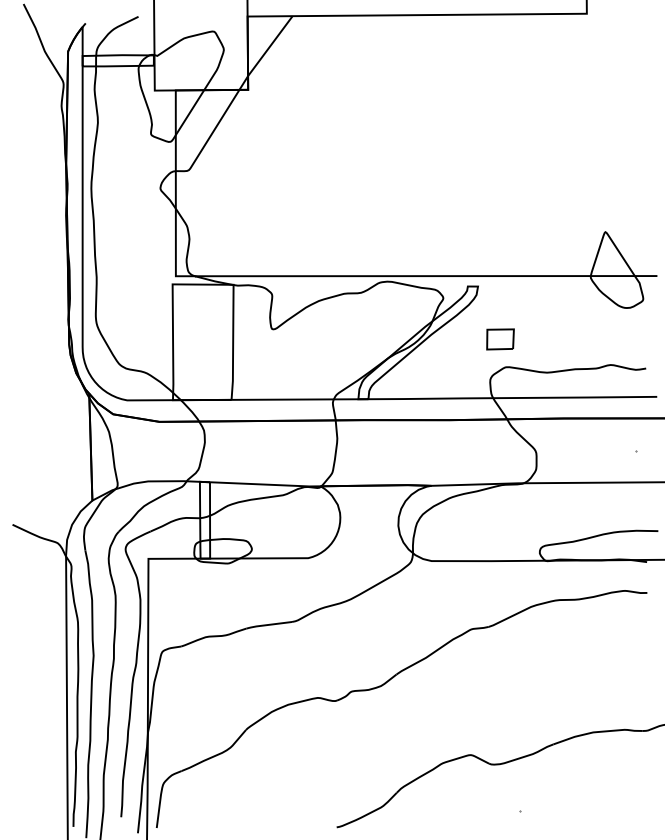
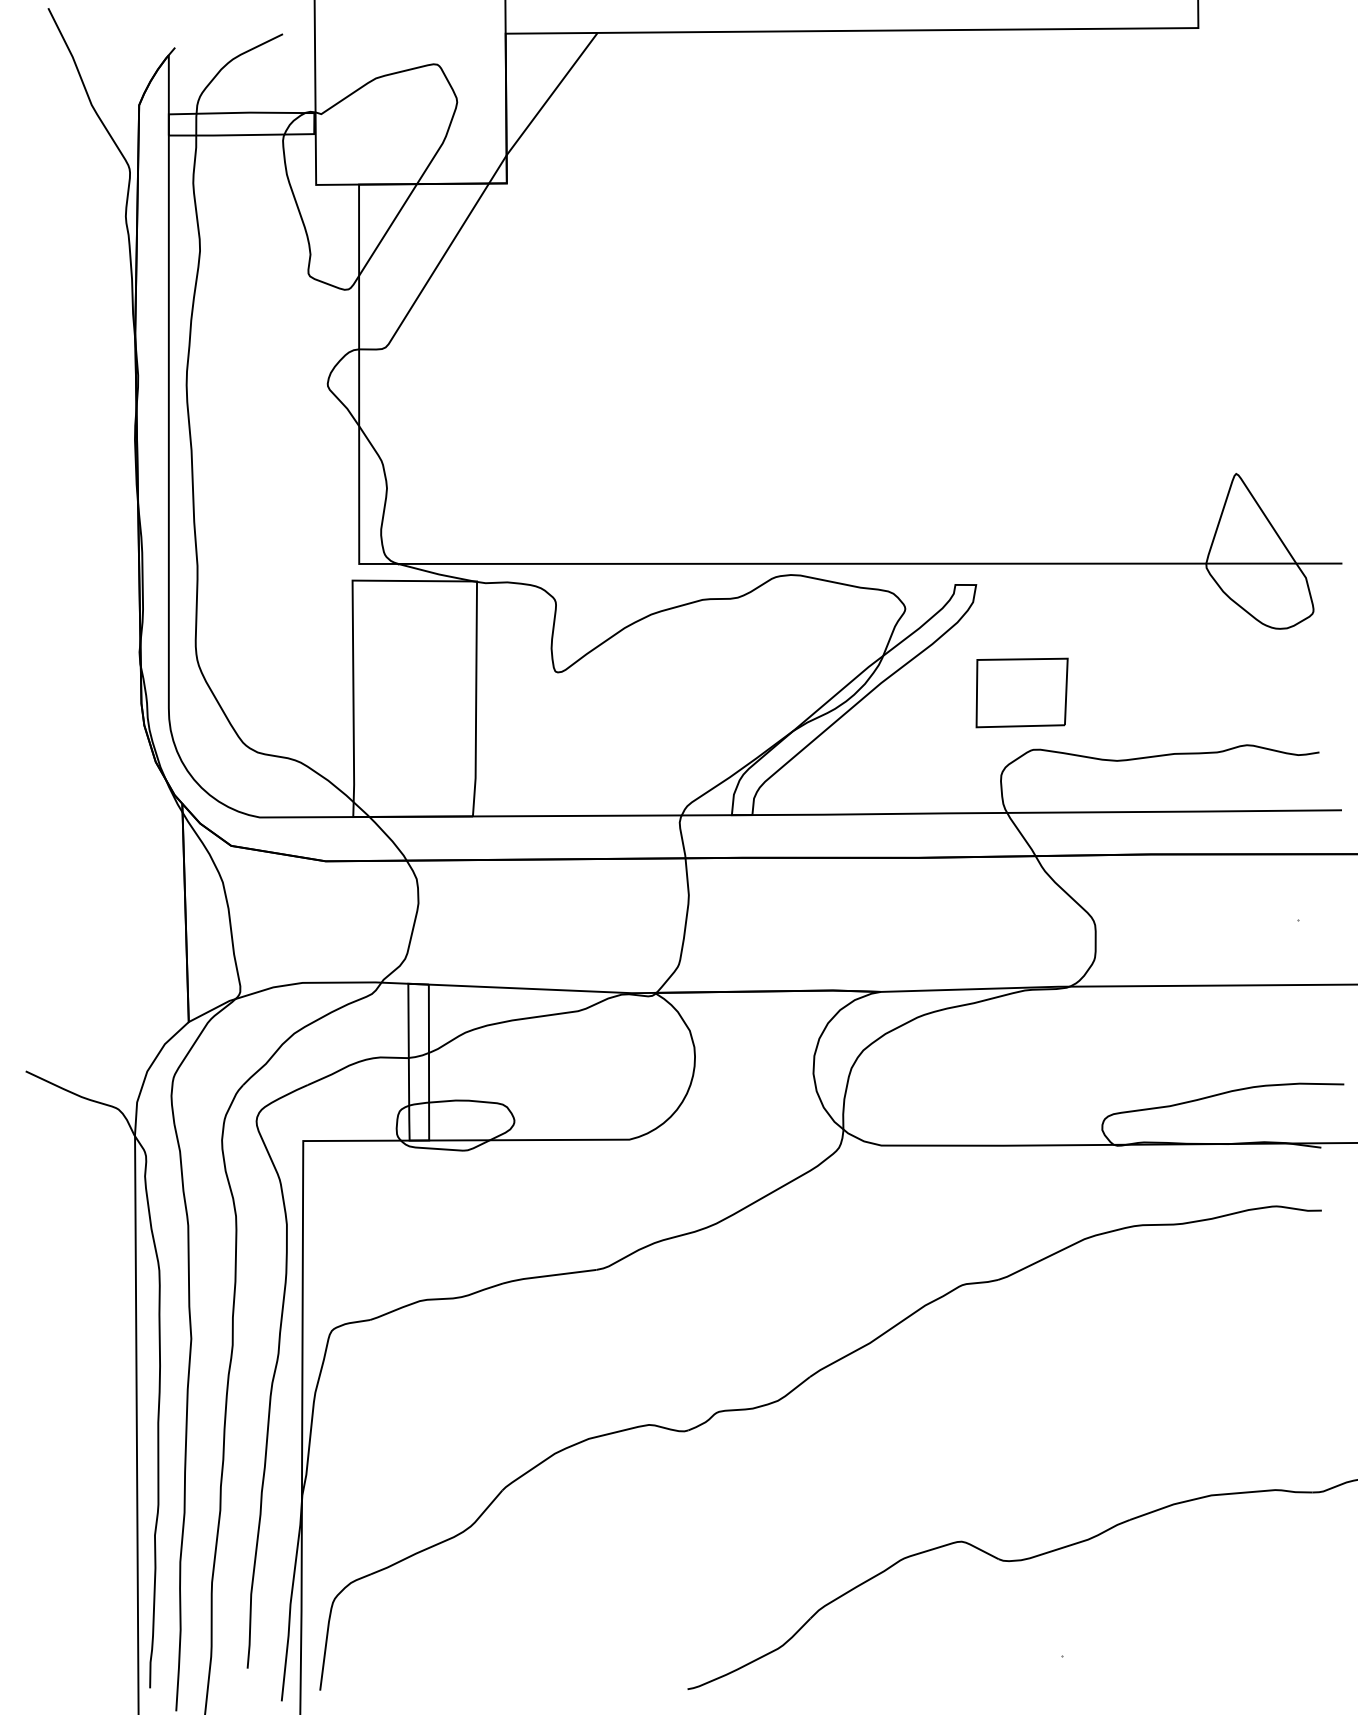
part: (500, 339) -> (1022, 693), size x1.67

